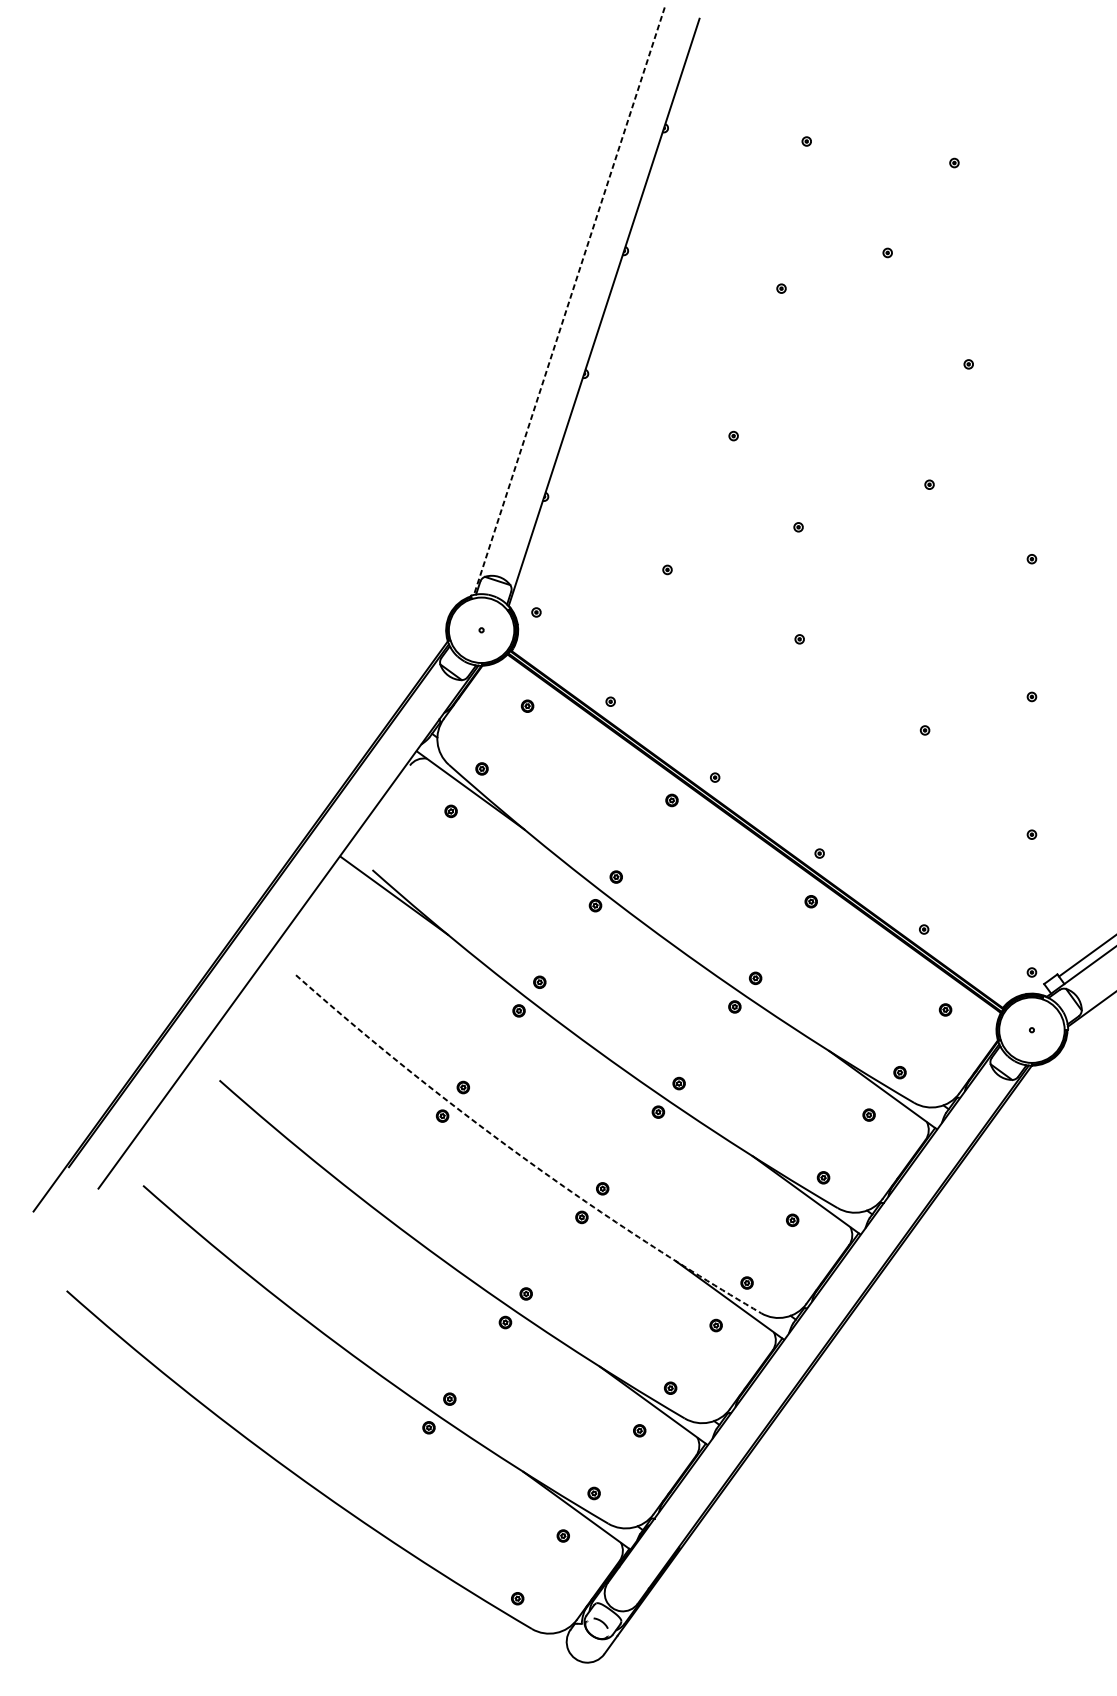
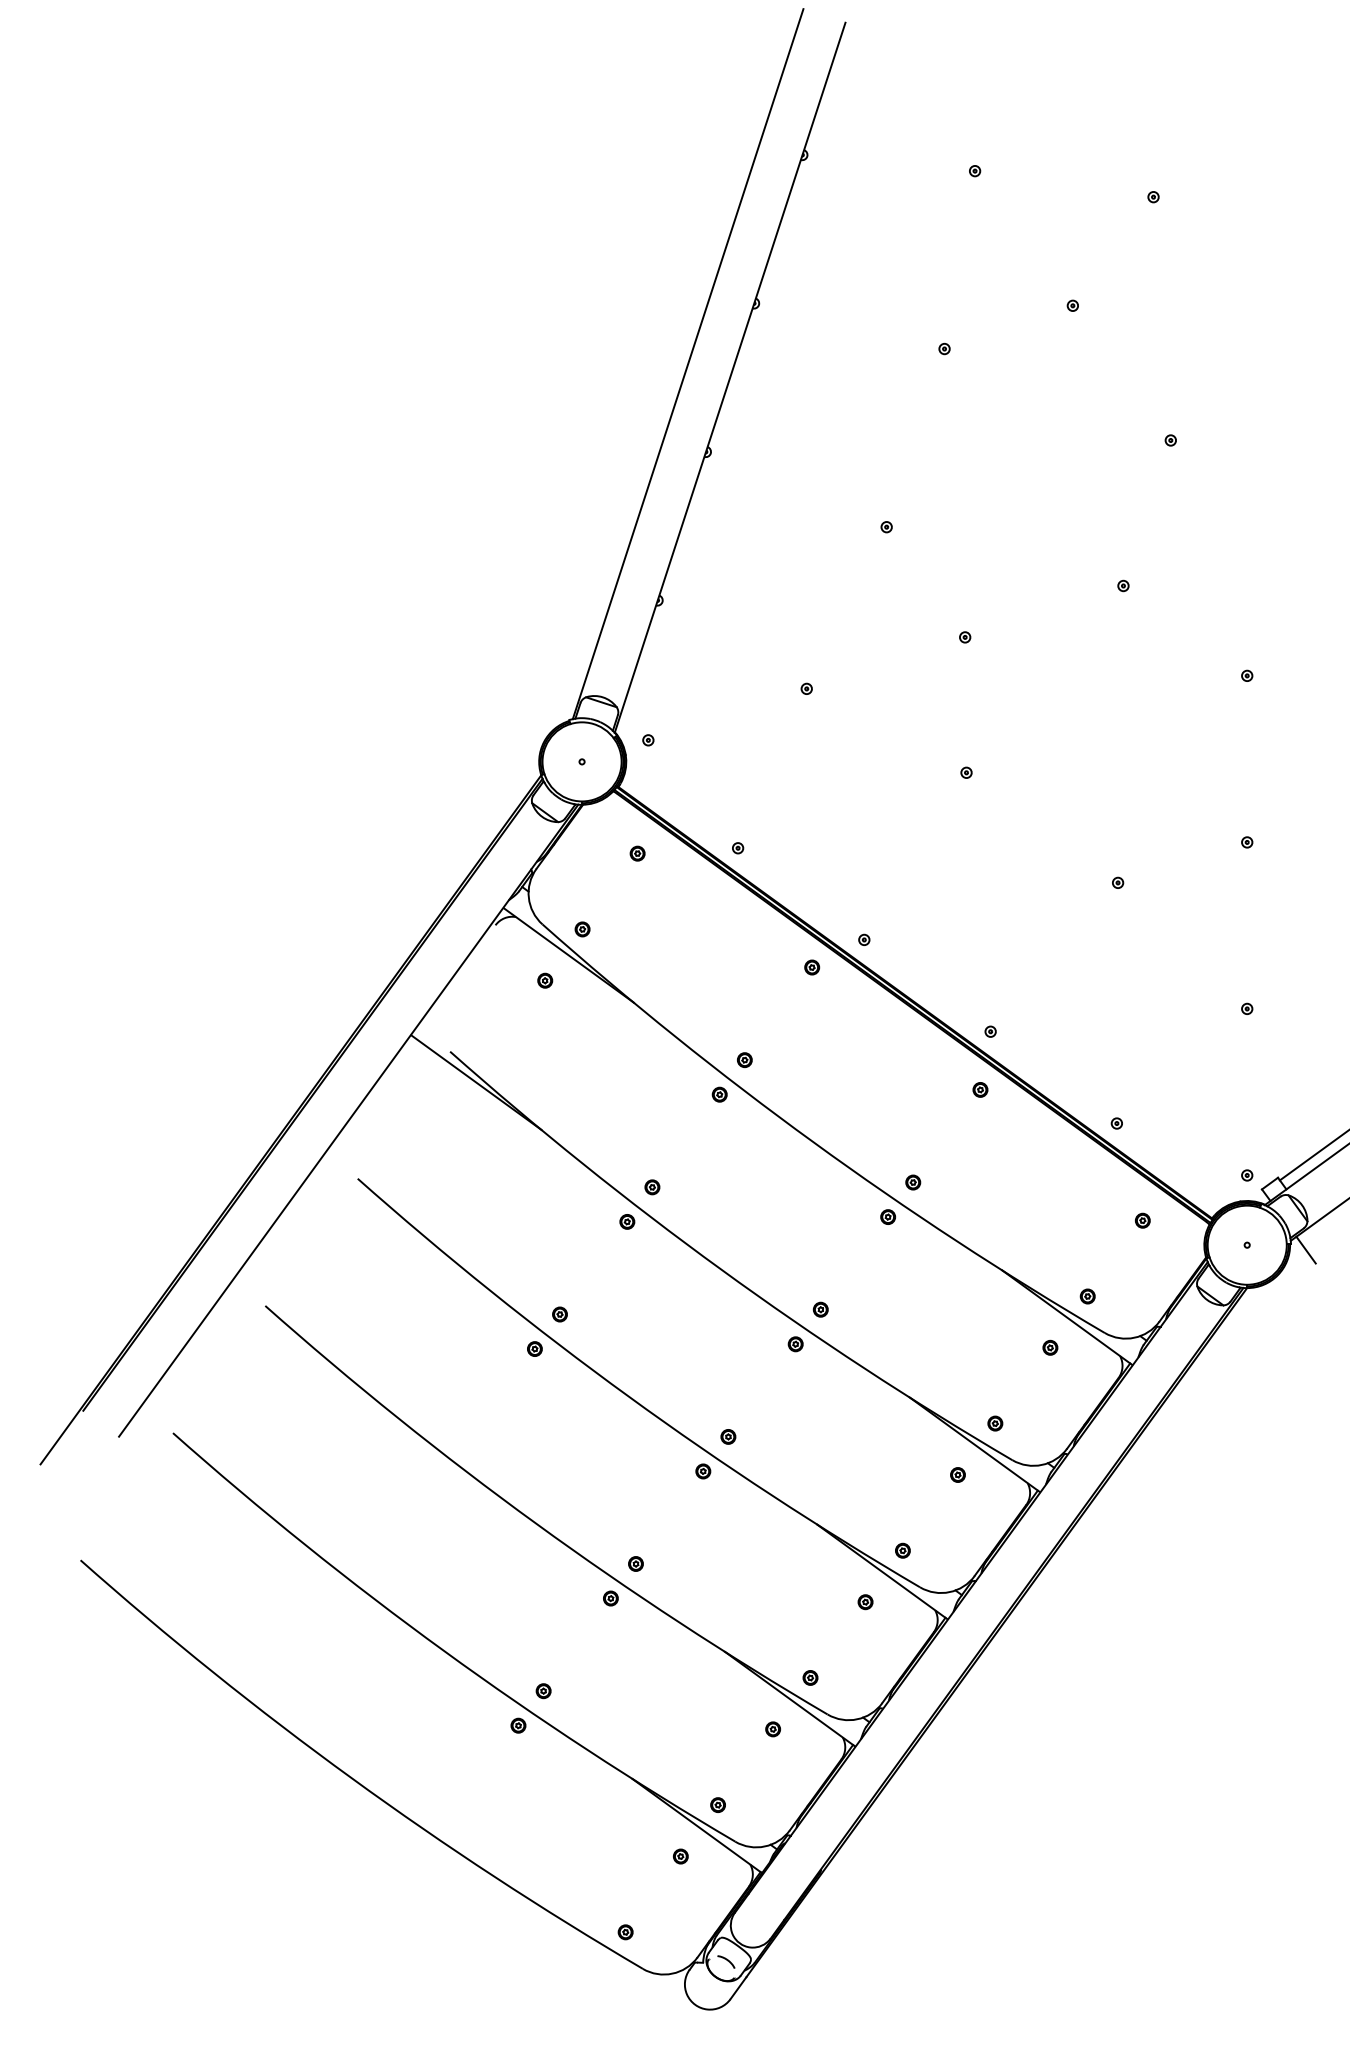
line: (568, 301) -> (687, 364), dashed -> solid
line: (1080, 1033) -> (1305, 1249), added
arc: (520, 1155) -> (628, 1396), dashed -> solid

